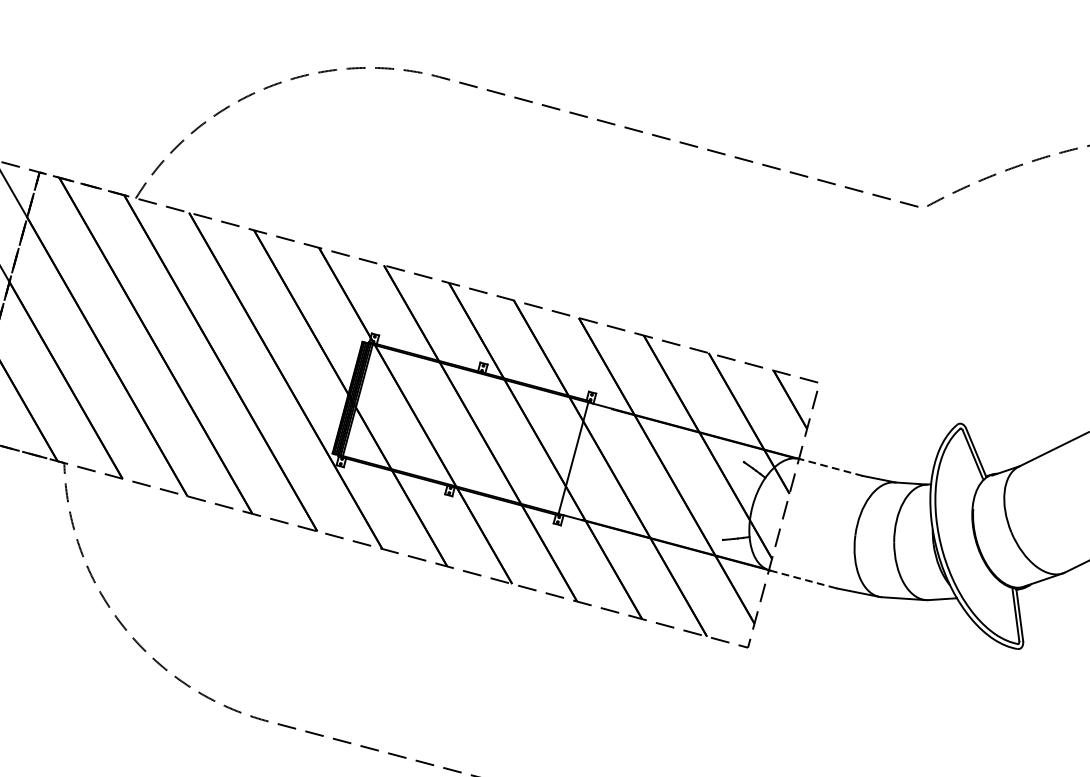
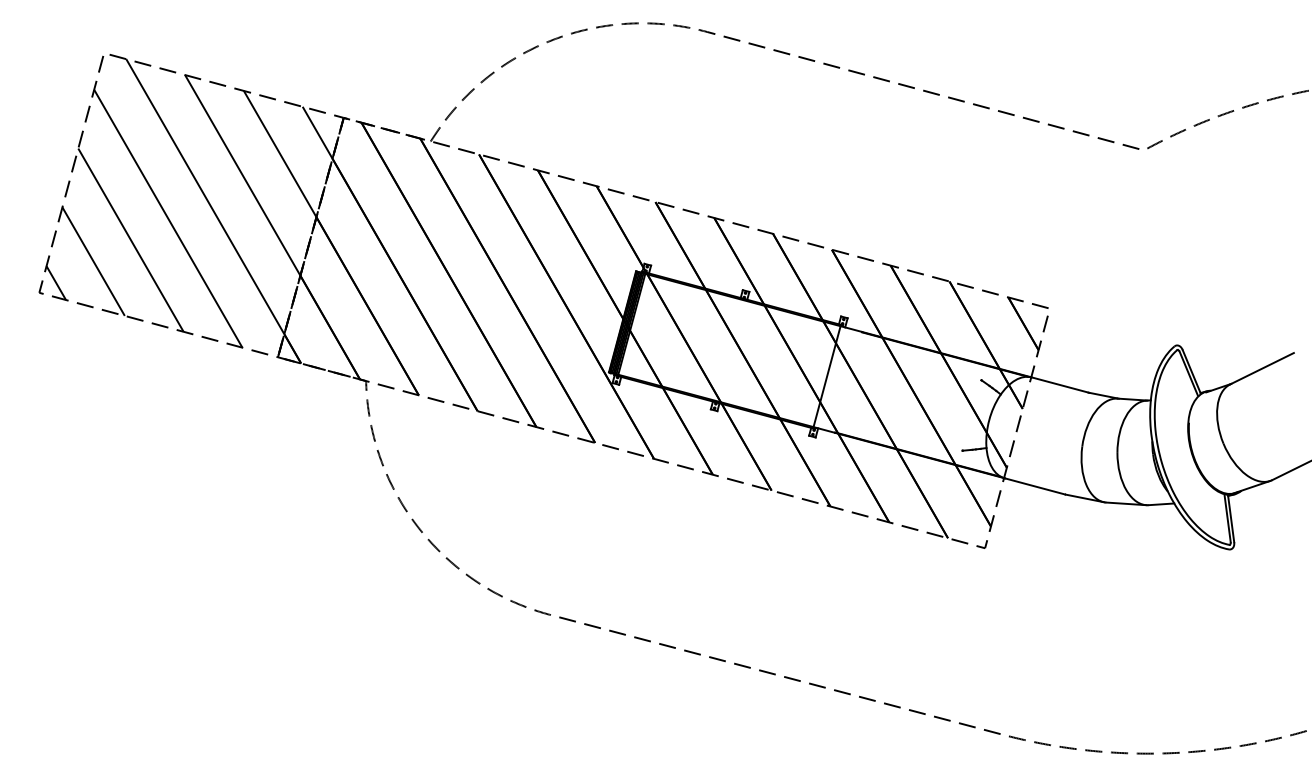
line: (831, 467) -> (1060, 385), dashed -> solid
line: (802, 579) -> (1034, 486), dashed -> solid

